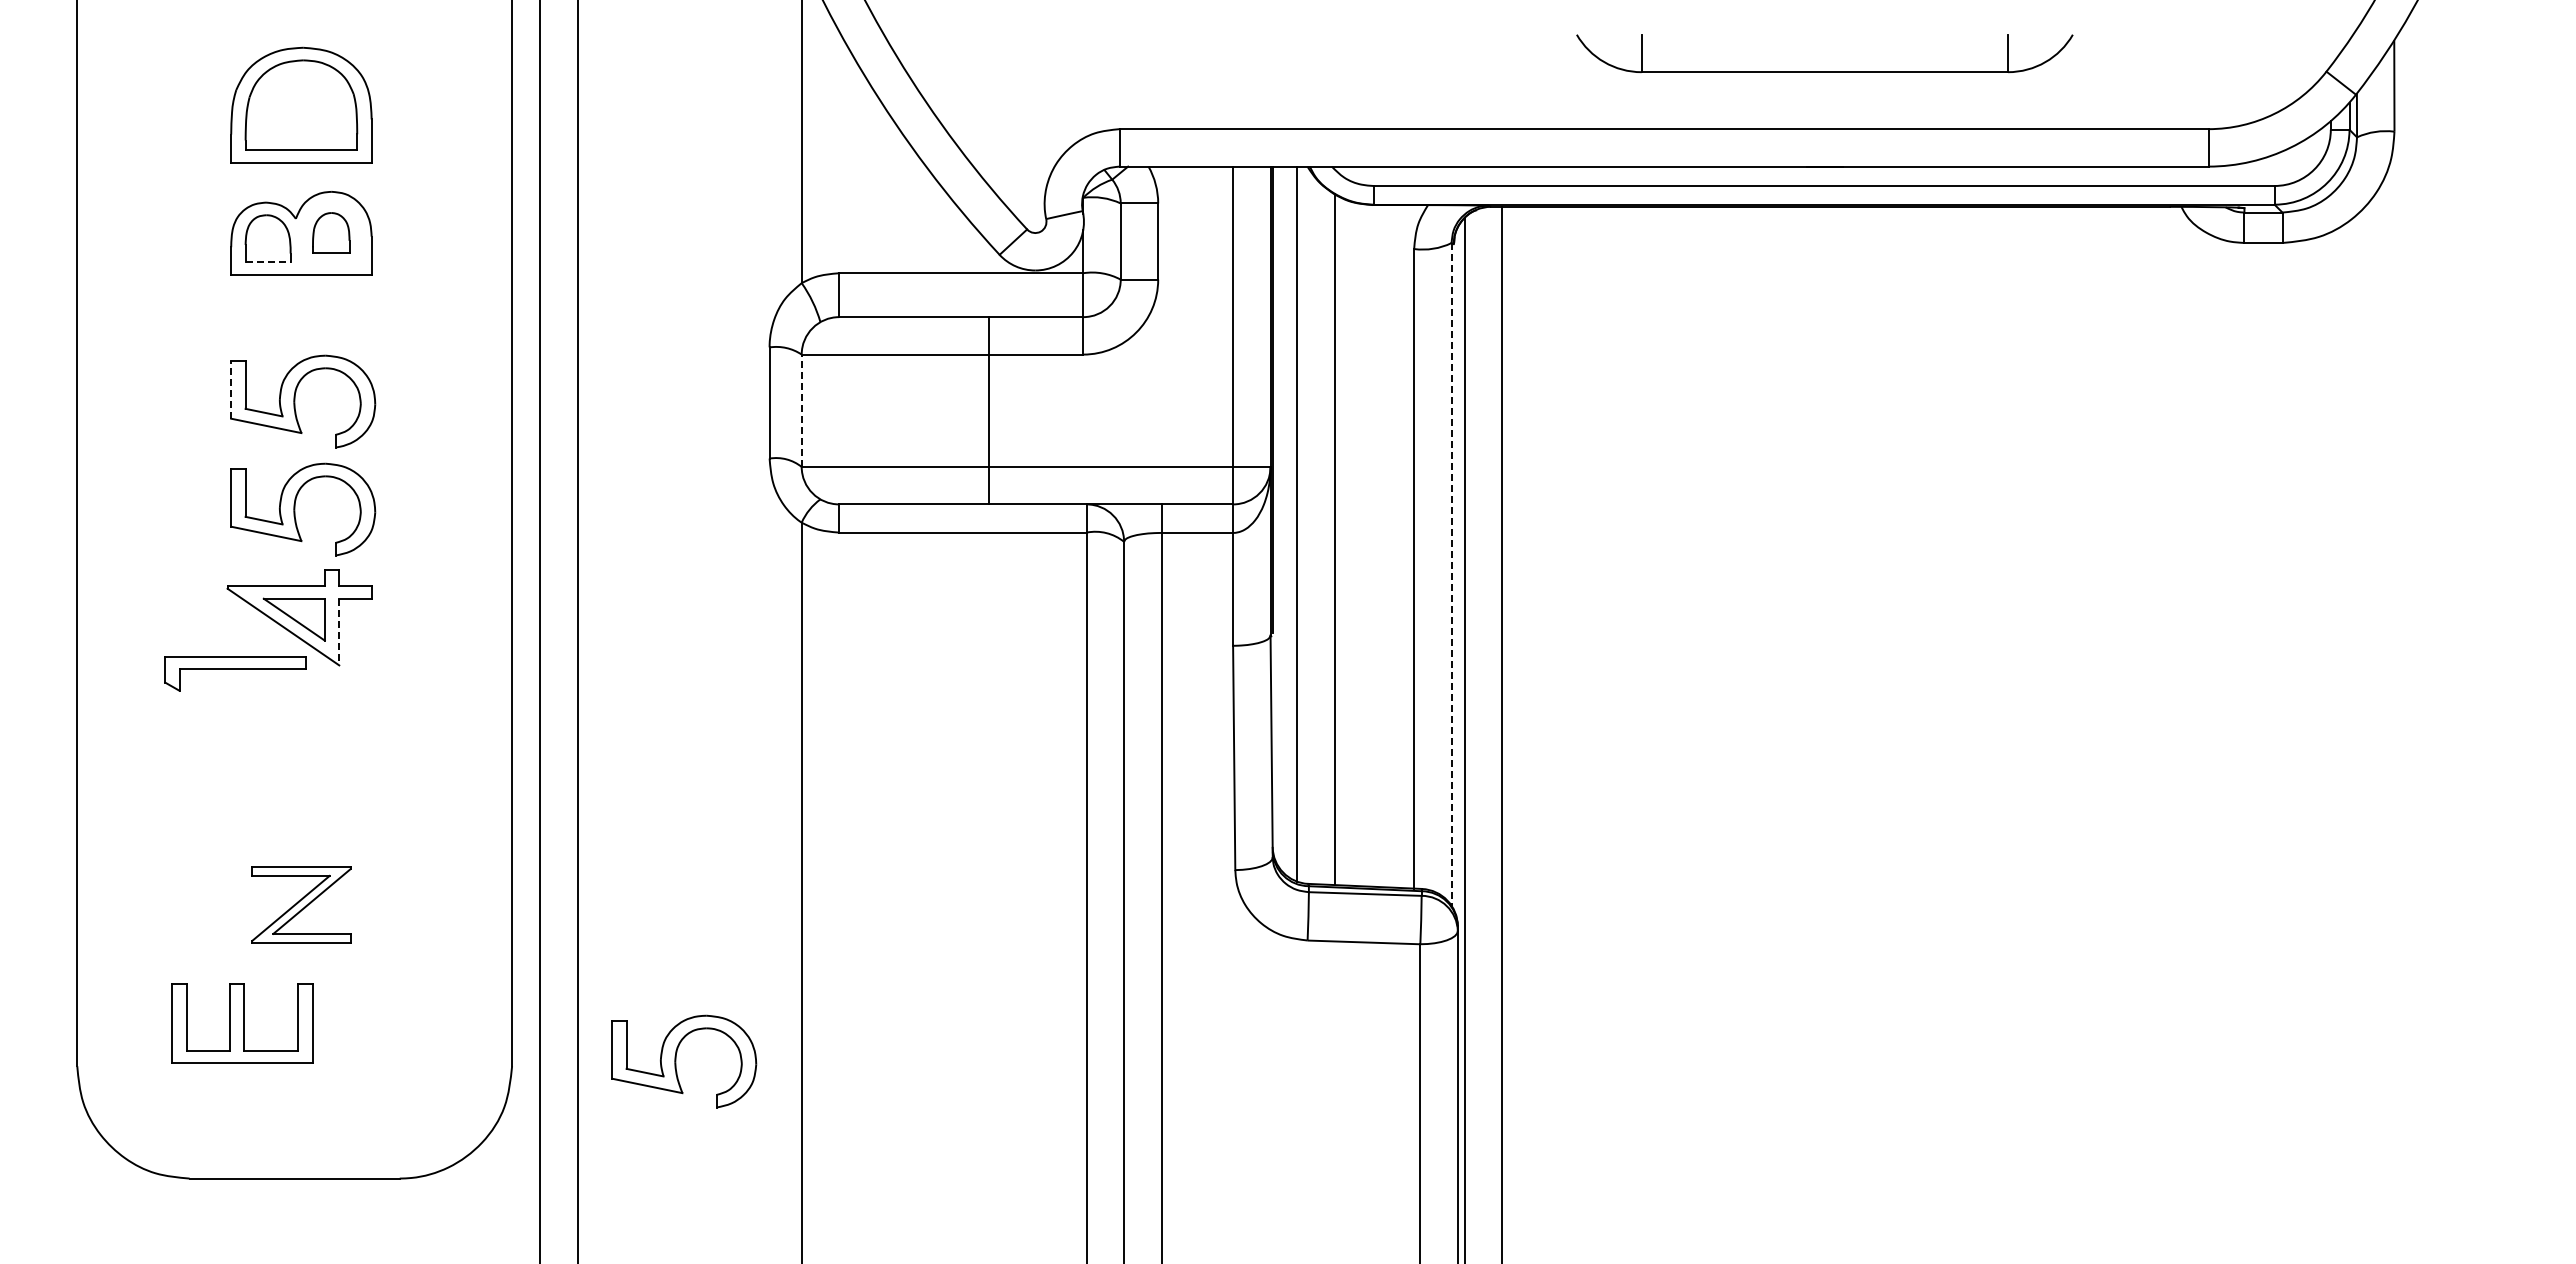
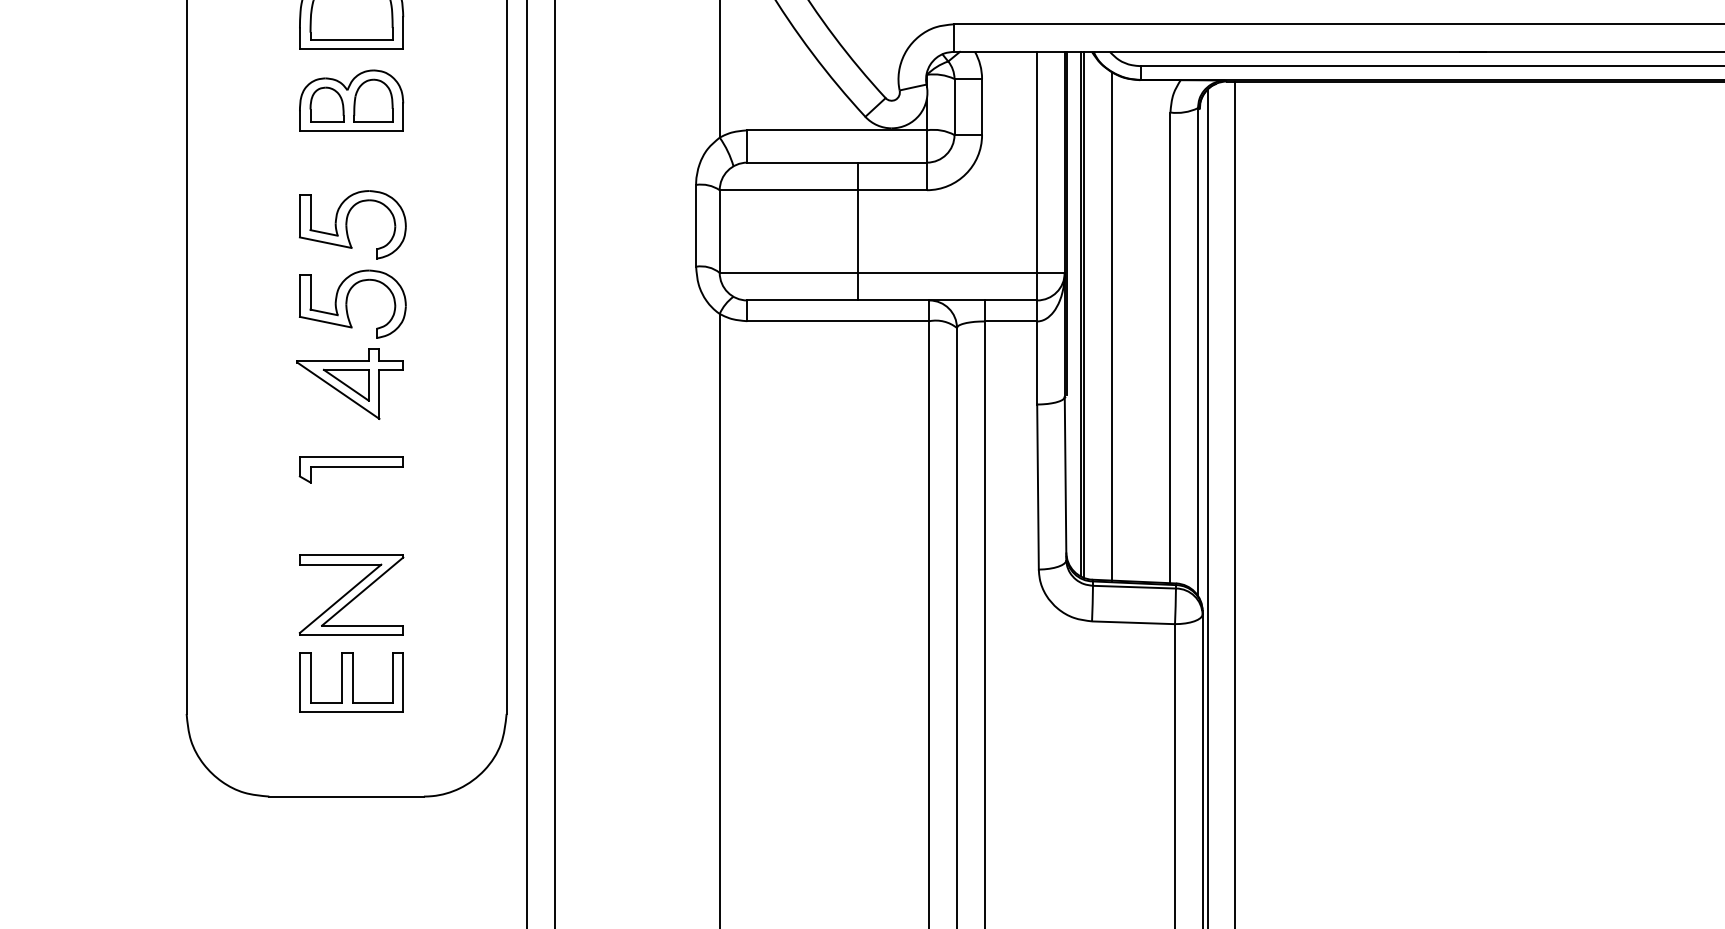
part: (331, 232) -> (373, 100), size x1.43
line: (268, 262) -> (327, 122), dashed -> solid
line: (231, 389) -> (300, 215), dashed -> solid
line: (801, 410) -> (719, 231), dashed -> solid
line: (1291, 522) -> (1080, 313), added
line: (1451, 574) -> (1197, 352), dashed -> solid
line: (339, 632) -> (379, 394), dashed -> solid
part: (235, 673) -> (351, 469), moved
part: (301, 904) -> (351, 594), size x1.43
part: (242, 1023) -> (351, 682), moved
part: (676, 1061) -> (627, 710), removed

